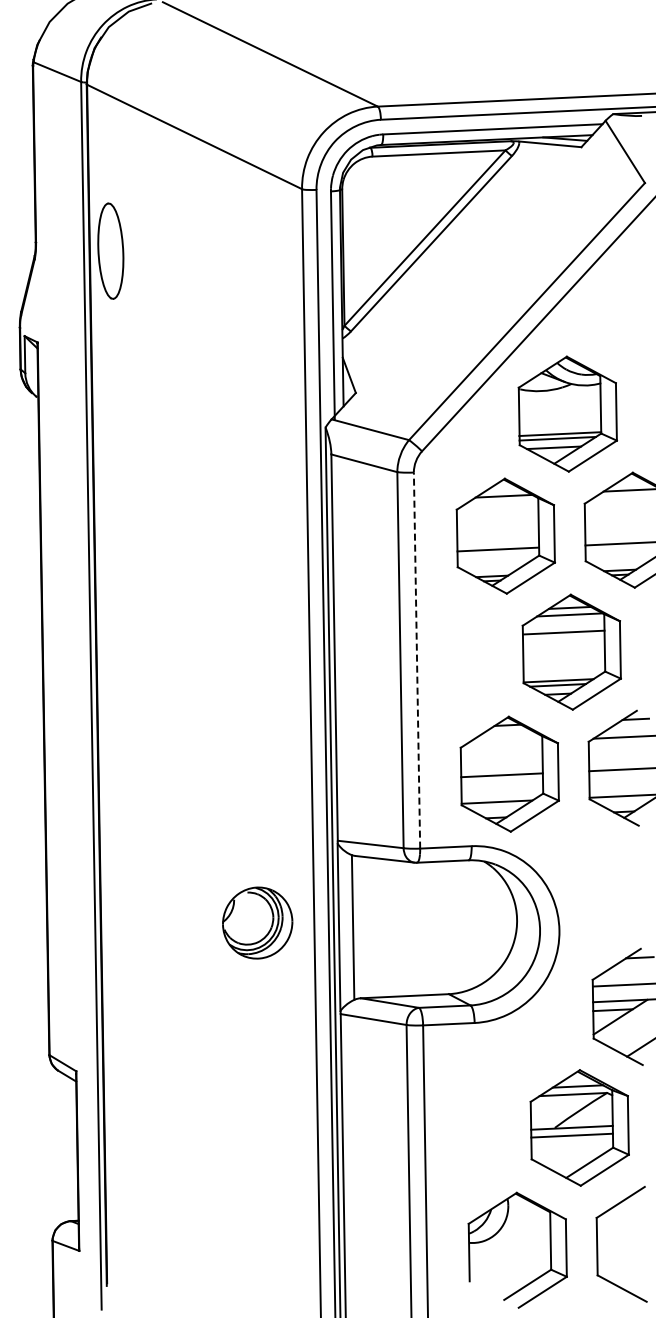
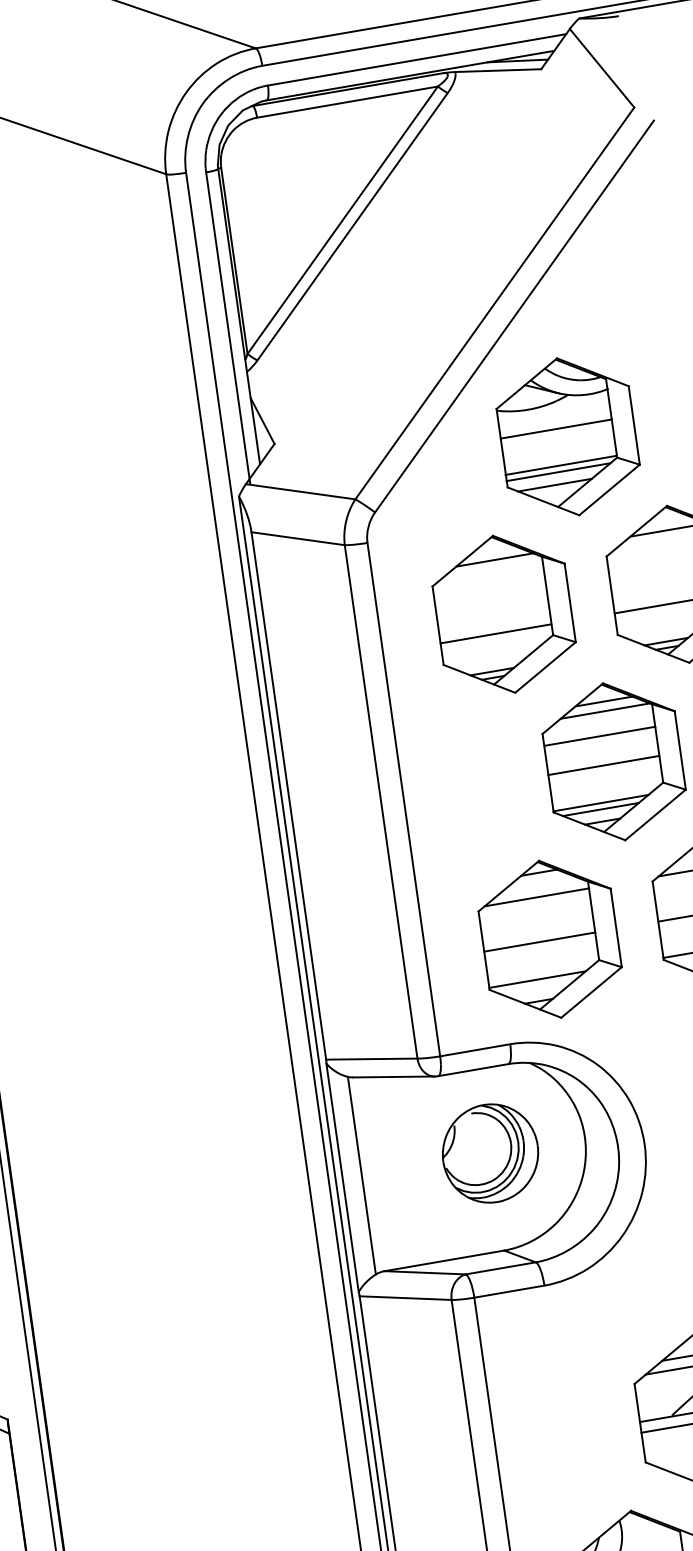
line: (559, 407) -> (555, 429), added
line: (563, 653) -> (603, 764), added
line: (417, 660) -> (404, 799), dashed -> solid
line: (503, 742) -> (536, 896), added
part: (257, 922) -> (490, 1152), moved

